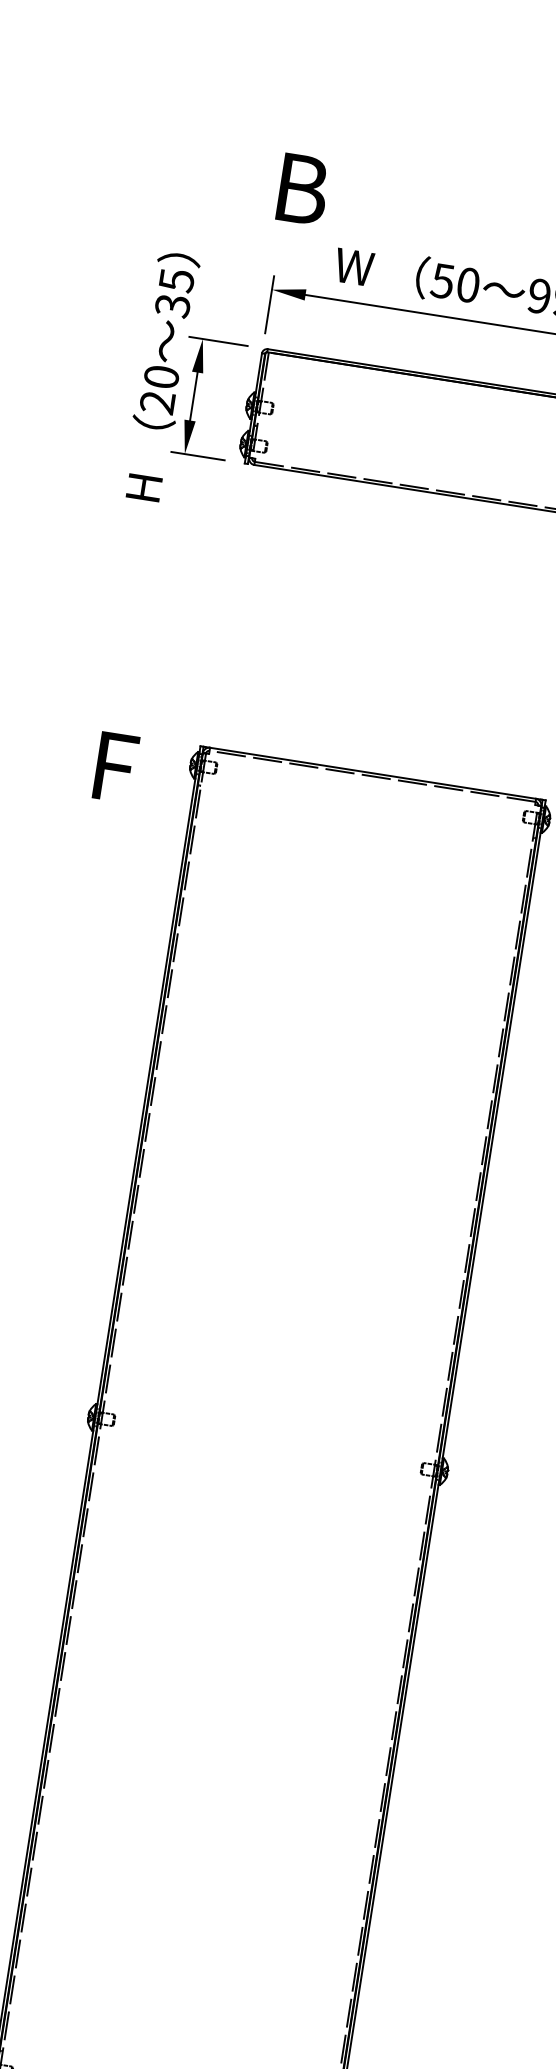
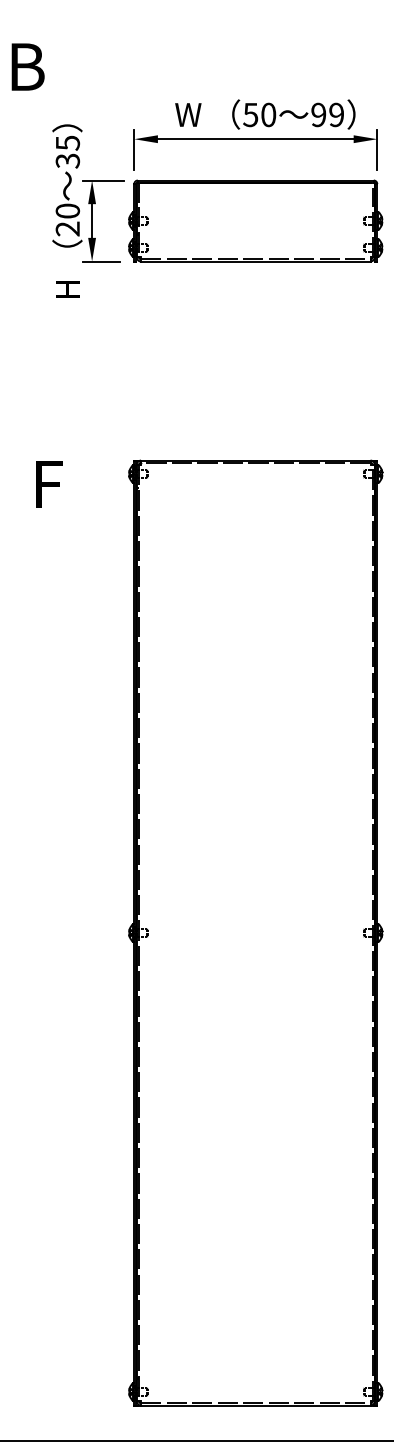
text: (302, 188) -> (27, 66), moved
text: (115, 767) -> (49, 484), moved

